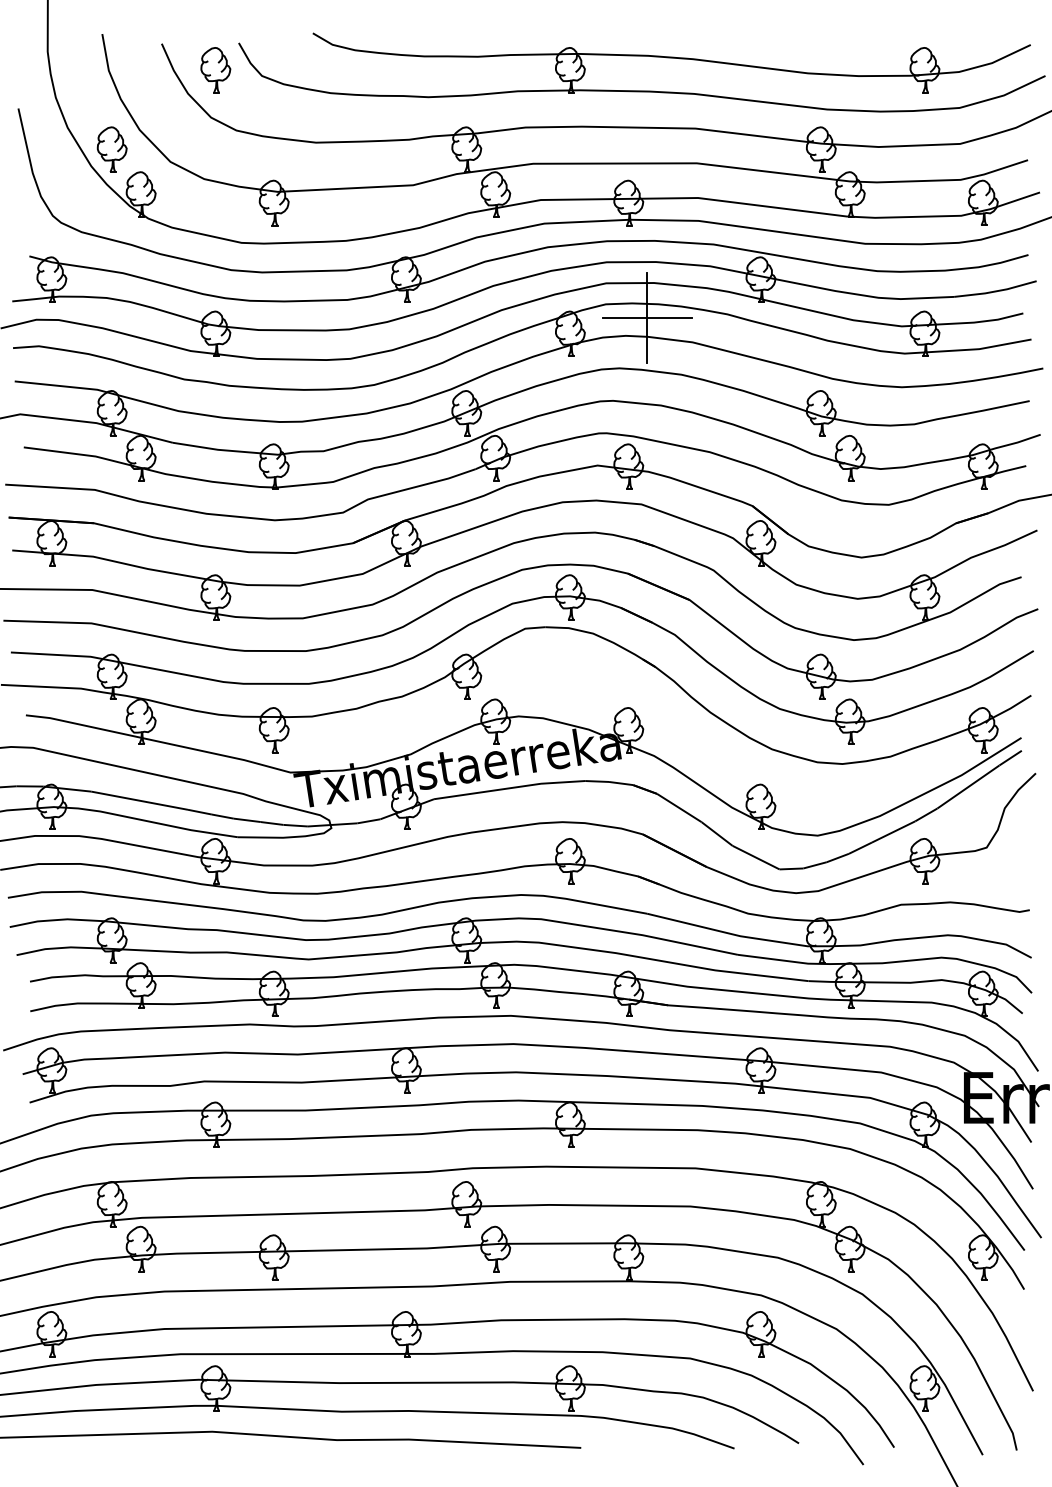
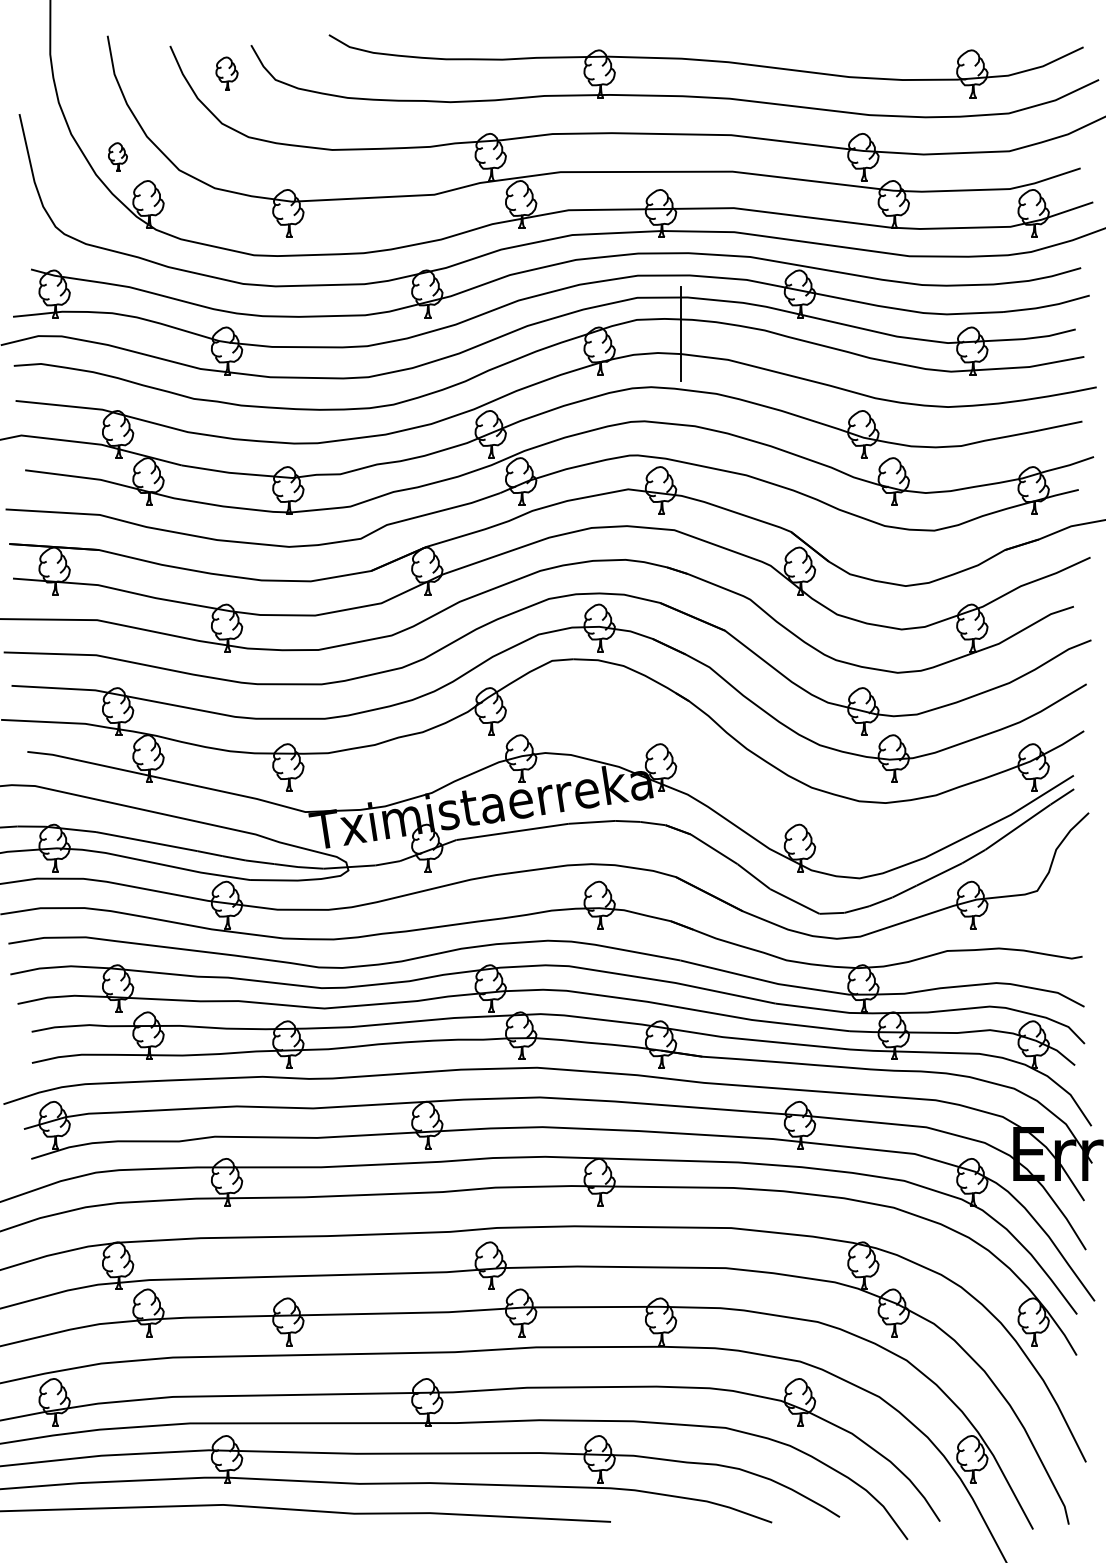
part: (215, 70) -> (226, 74), size x0.7
part: (111, 149) -> (117, 157), size x0.6
line: (647, 318) -> (680, 334), removed

